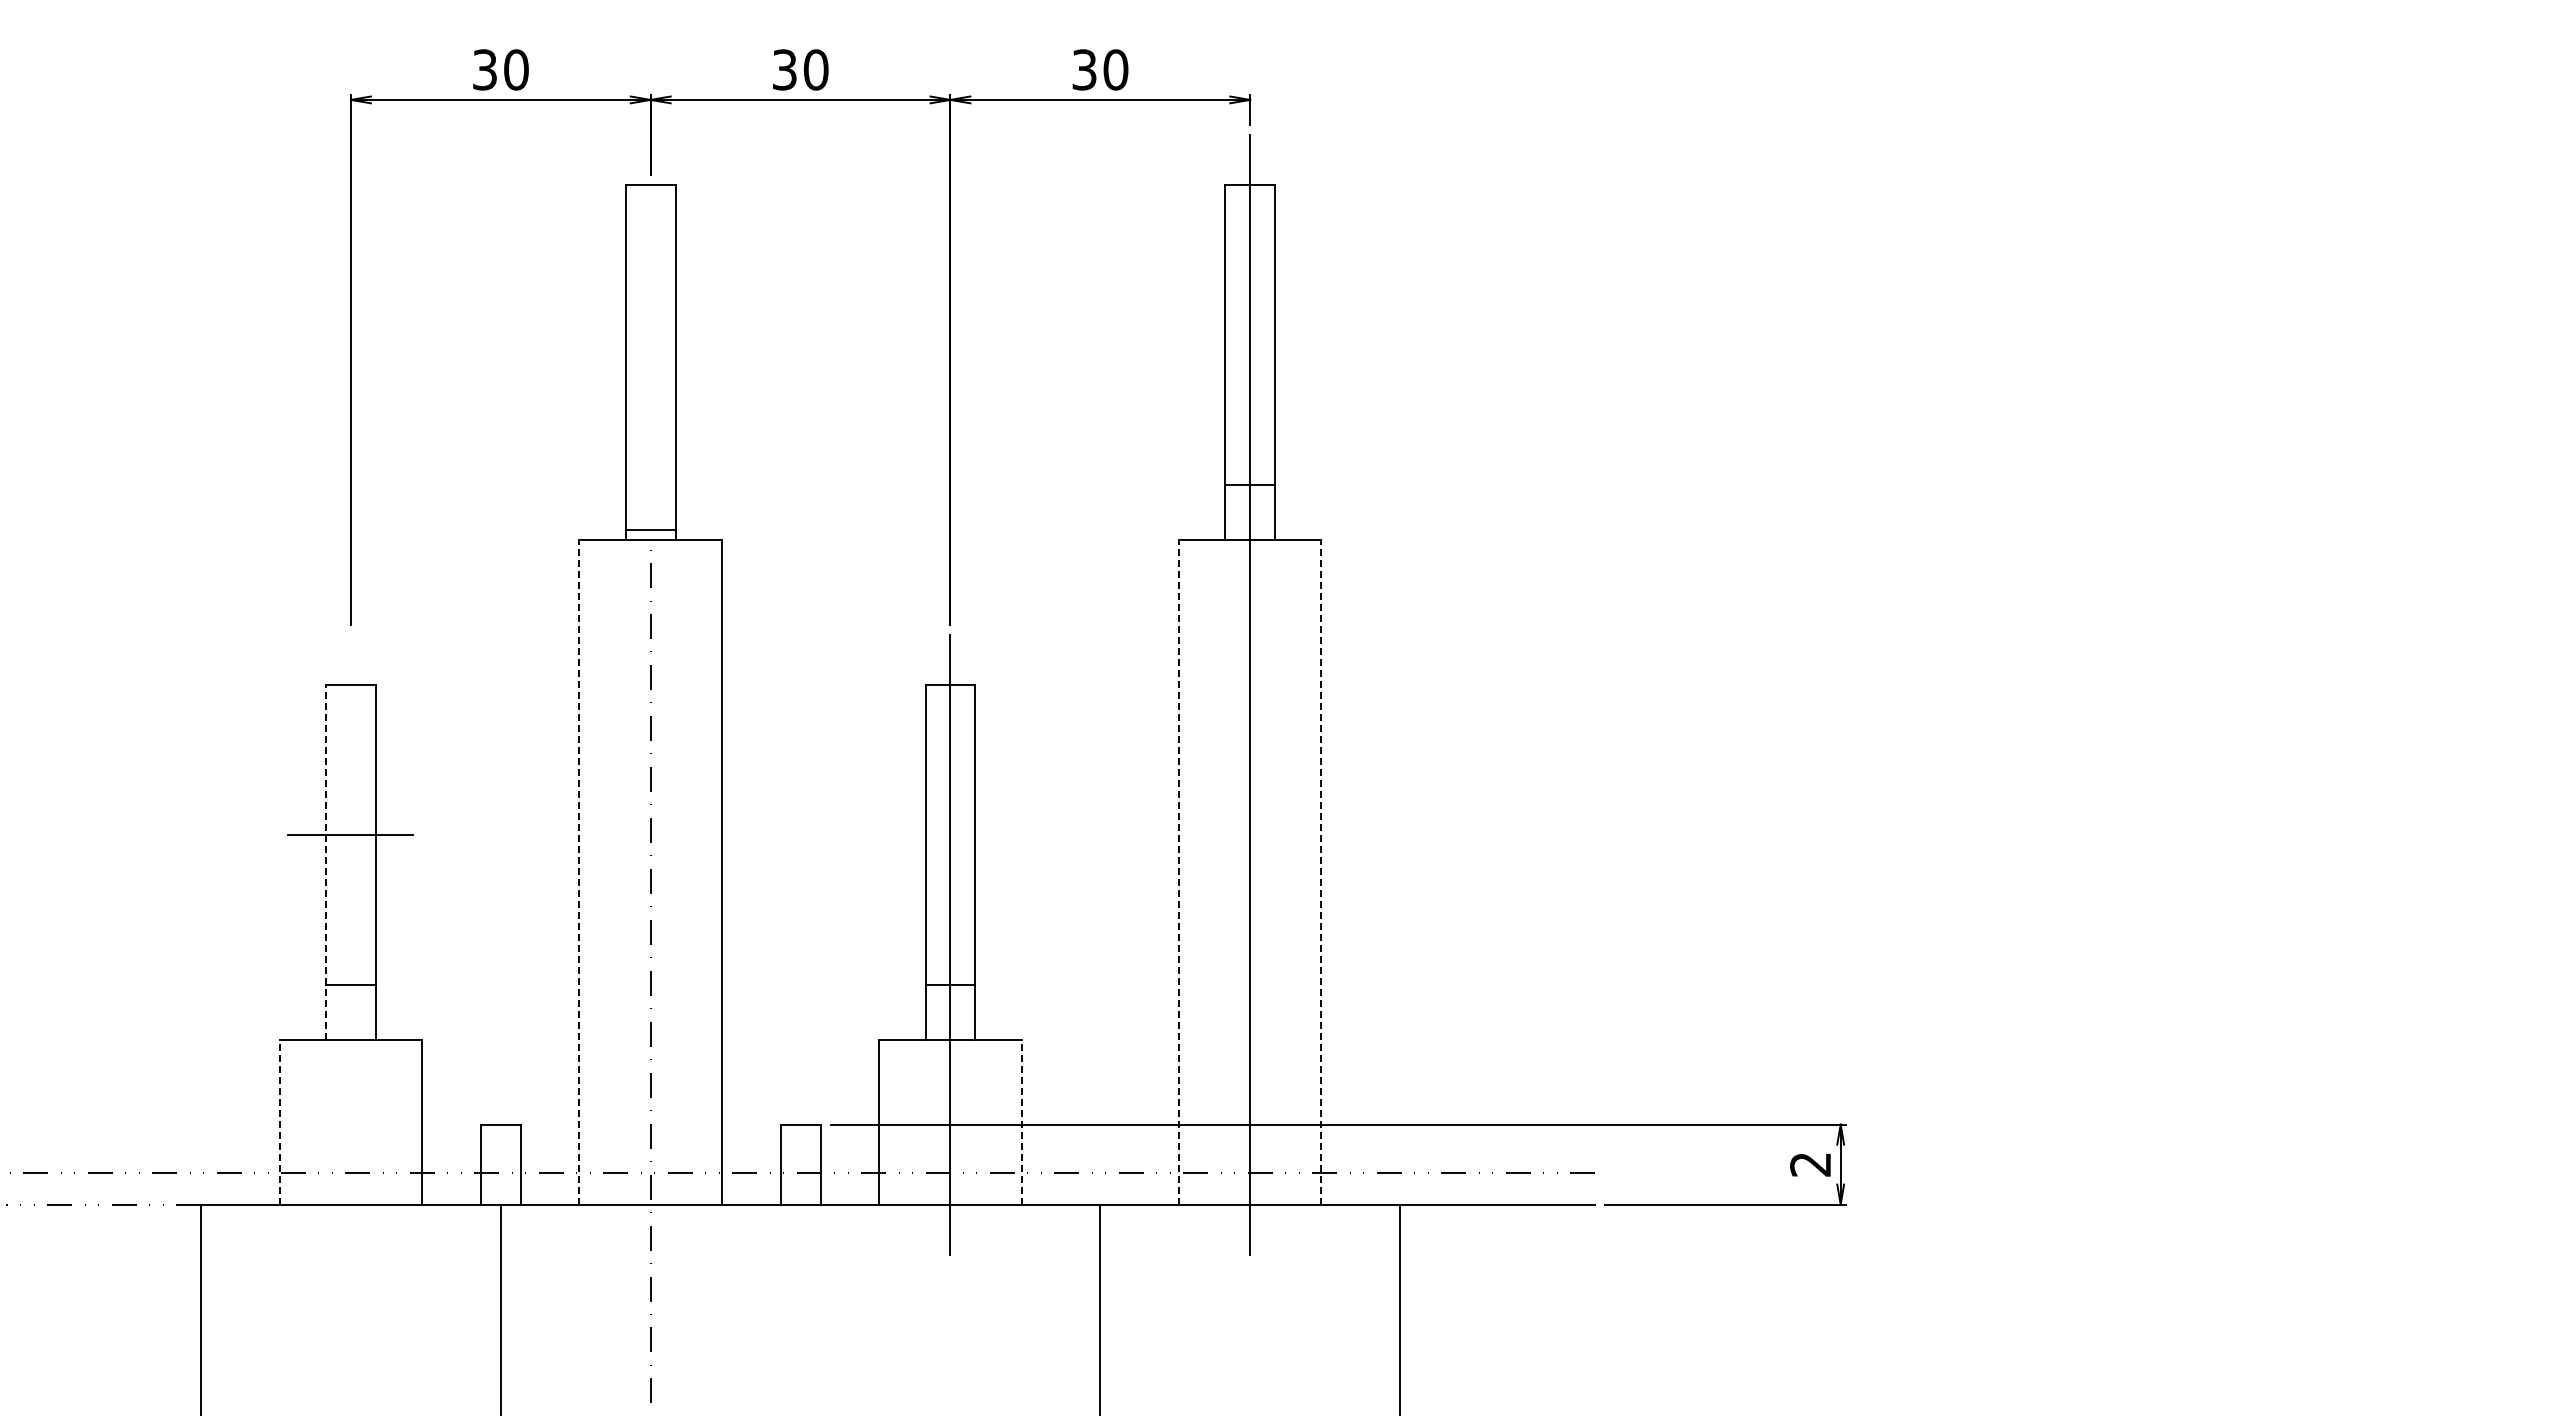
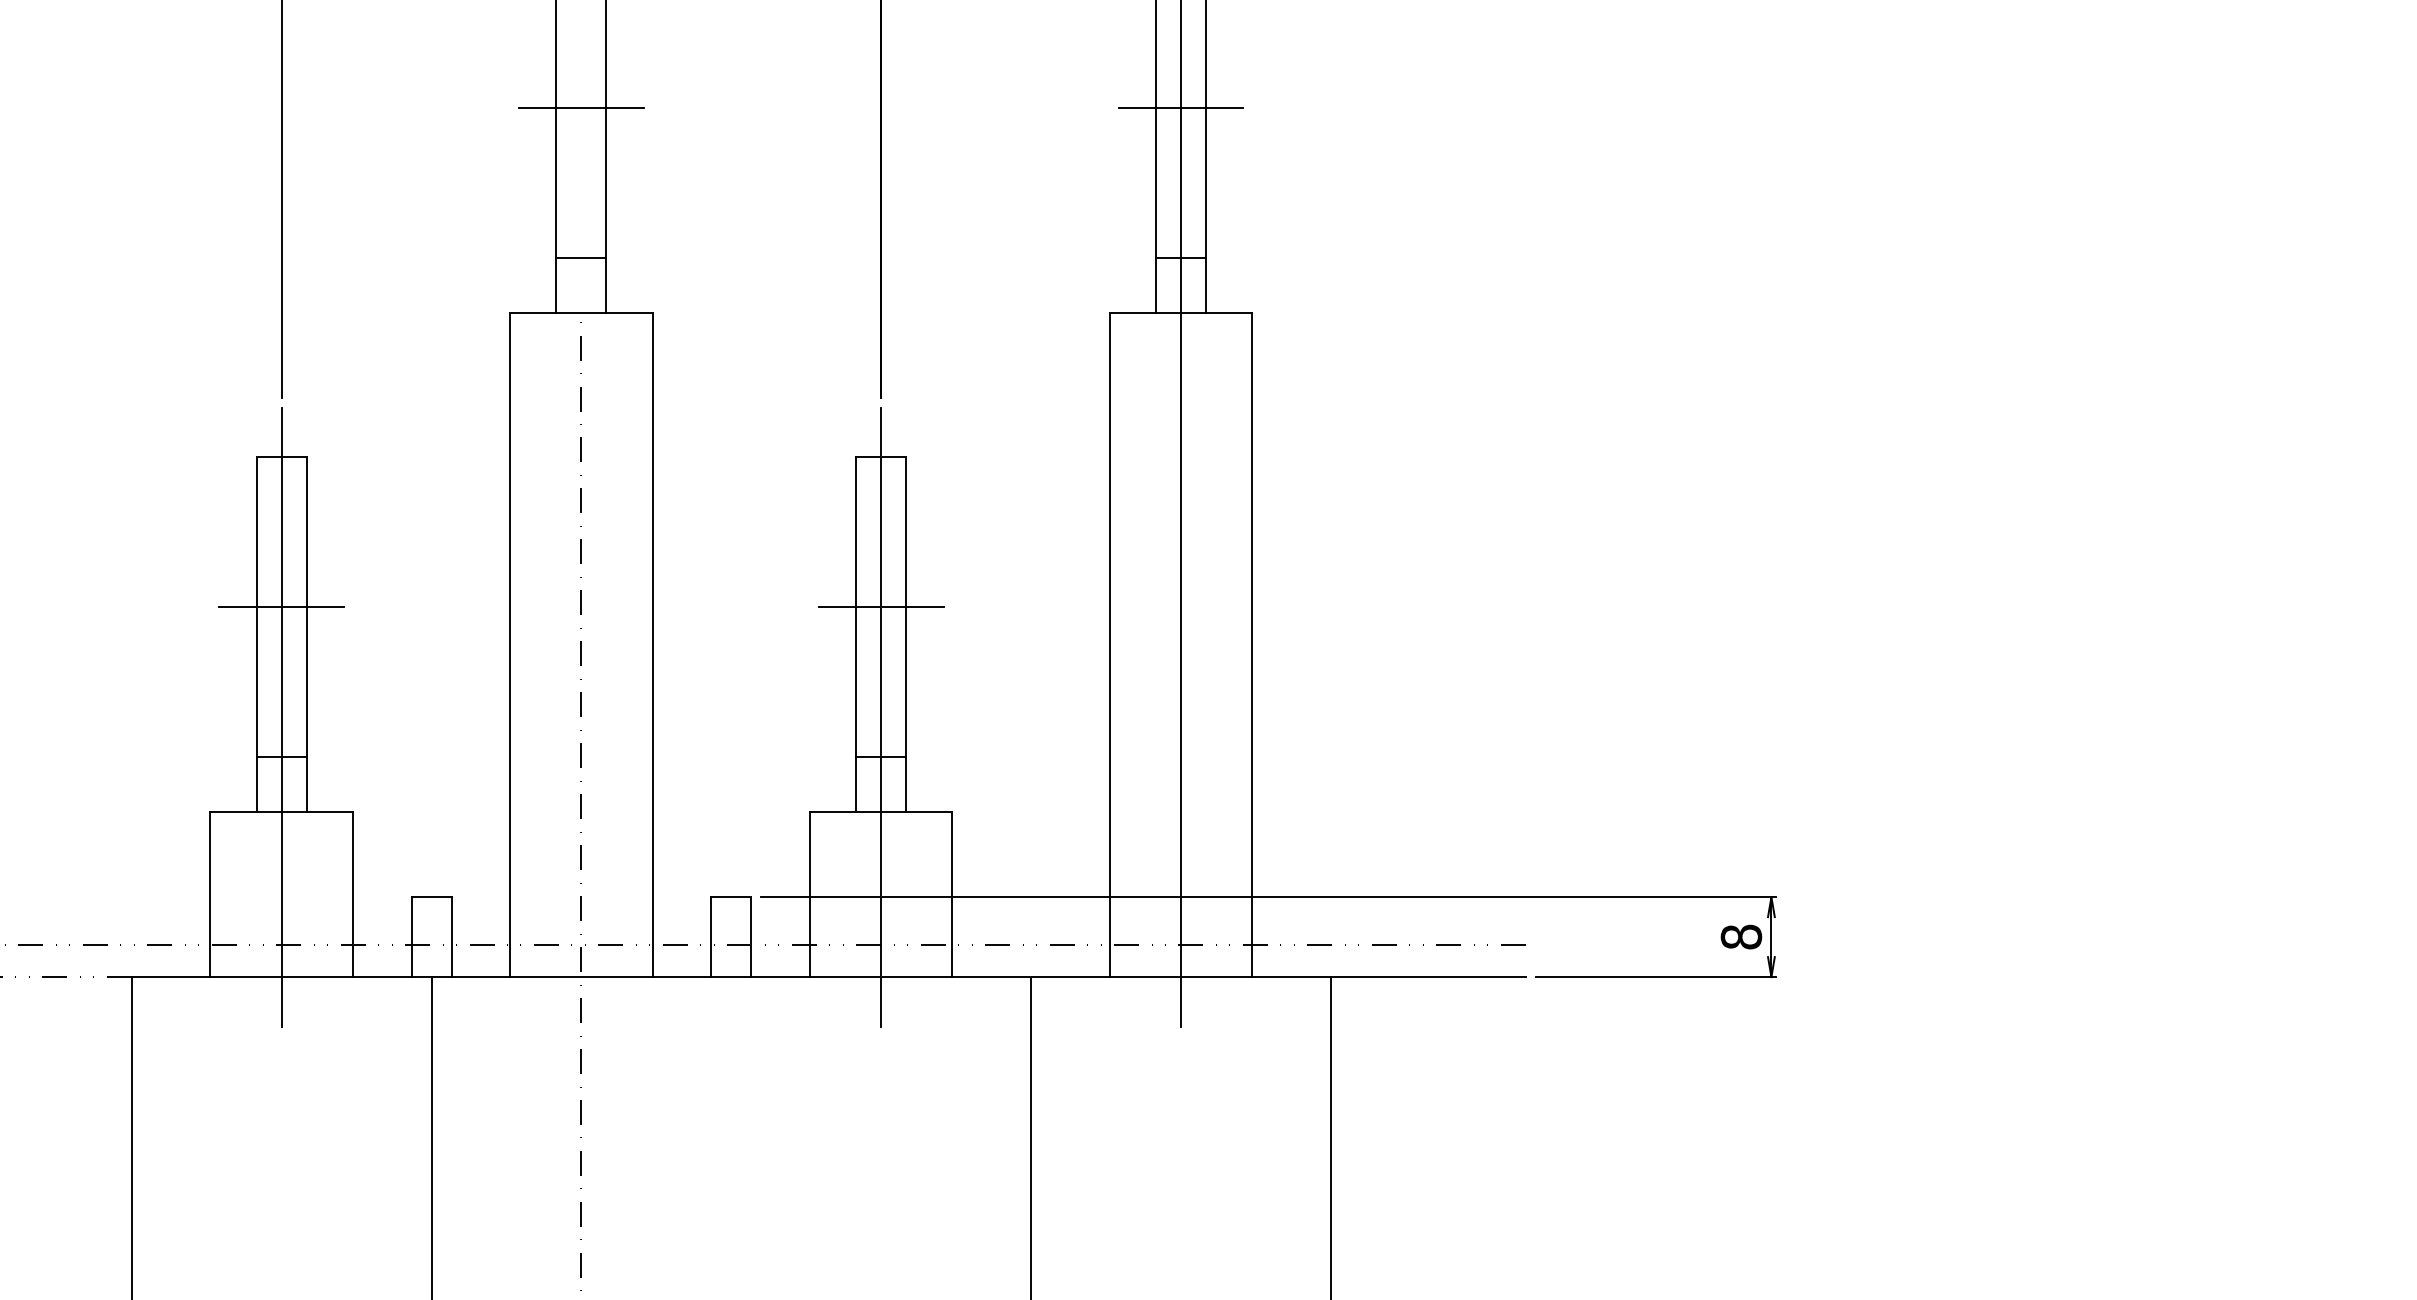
line: (650, 335) -> (581, 108), added
line: (1249, 335) -> (1180, 108), added
line: (650, 530) -> (581, 258), moved
line: (950, 834) -> (881, 607), added
line: (325, 861) -> (256, 634), dashed -> solid
line: (579, 871) -> (510, 644), dashed -> solid
line: (1179, 871) -> (1110, 644), dashed -> solid
line: (1321, 871) -> (1252, 644), dashed -> solid
line: (350, 944) -> (281, 717), added
line: (279, 1121) -> (210, 894), dashed -> solid
line: (1021, 1121) -> (952, 894), dashed -> solid
text: (1810, 1164) -> (1741, 937), 2 -> 8

